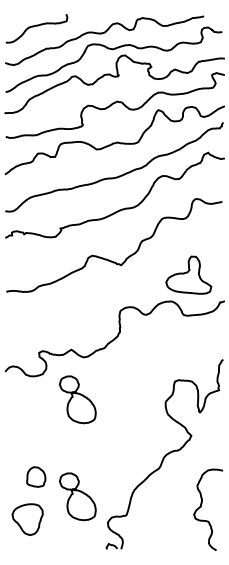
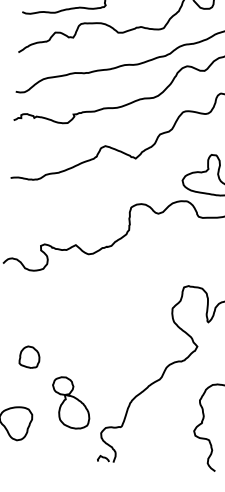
part: (77, 399) -> (78, 298), removed
part: (36, 476) -> (29, 356), moved

